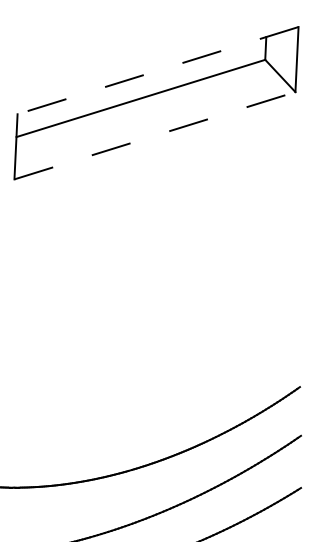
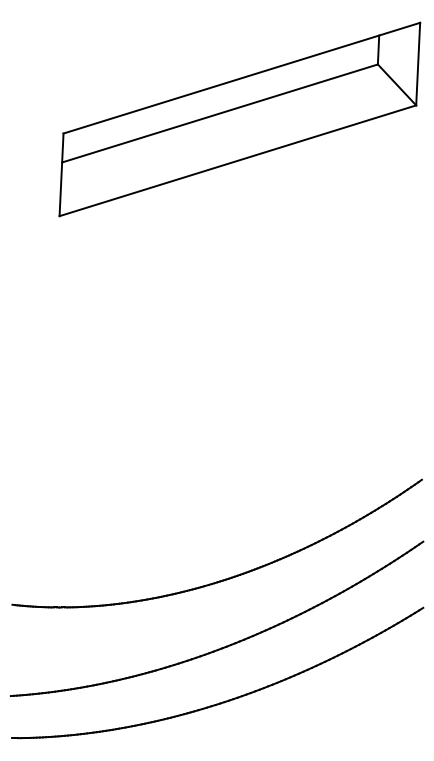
line: (157, 70) -> (241, 78), dashed -> solid
line: (154, 135) -> (237, 160), dashed -> solid

